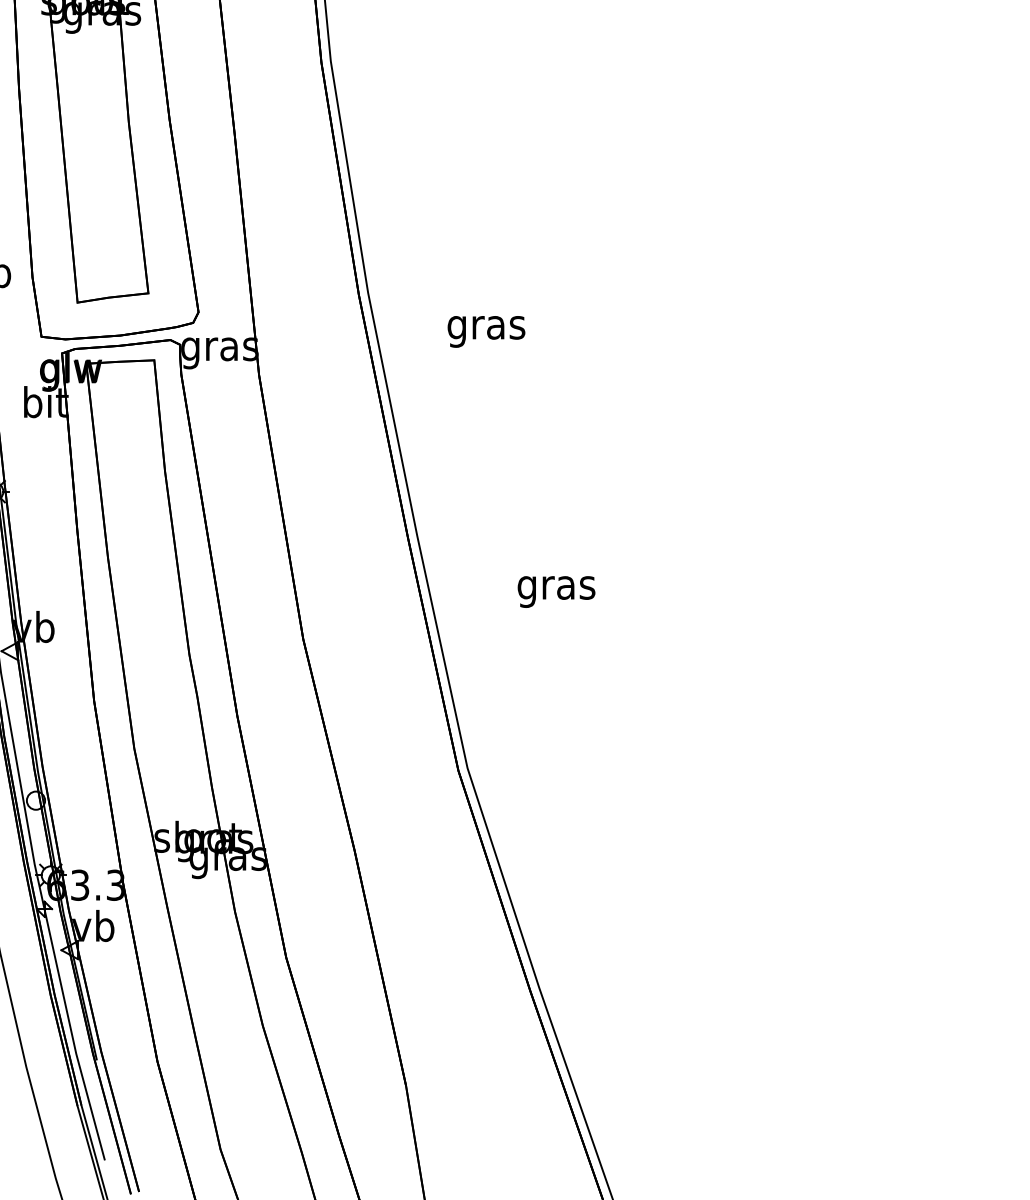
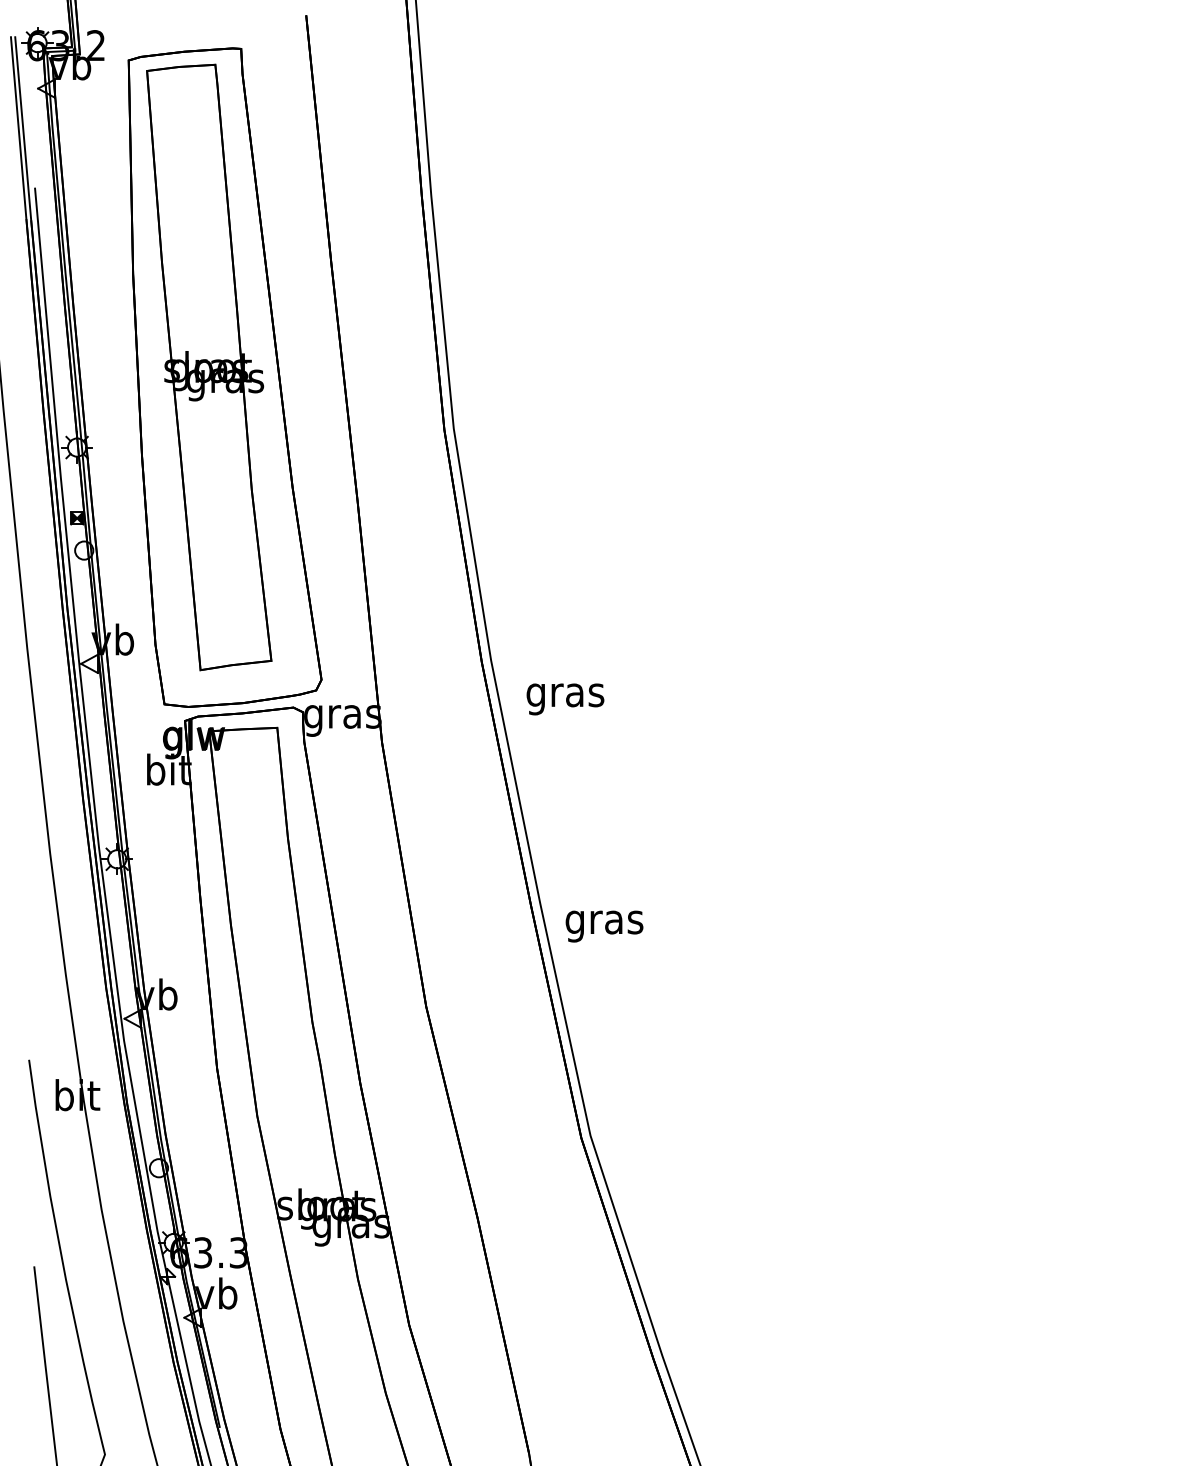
text: (486, 331) -> (565, 699), moved
text: (556, 591) -> (604, 926), moved

